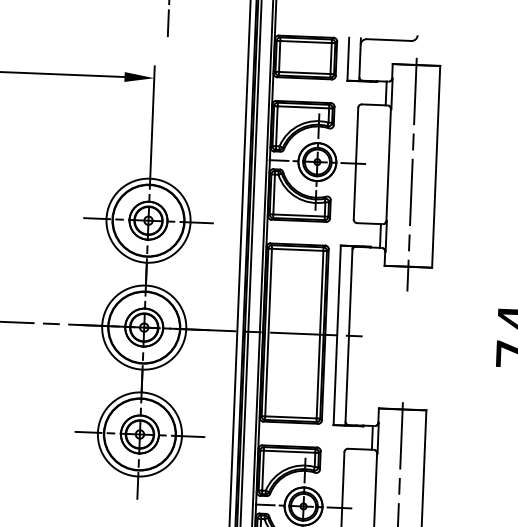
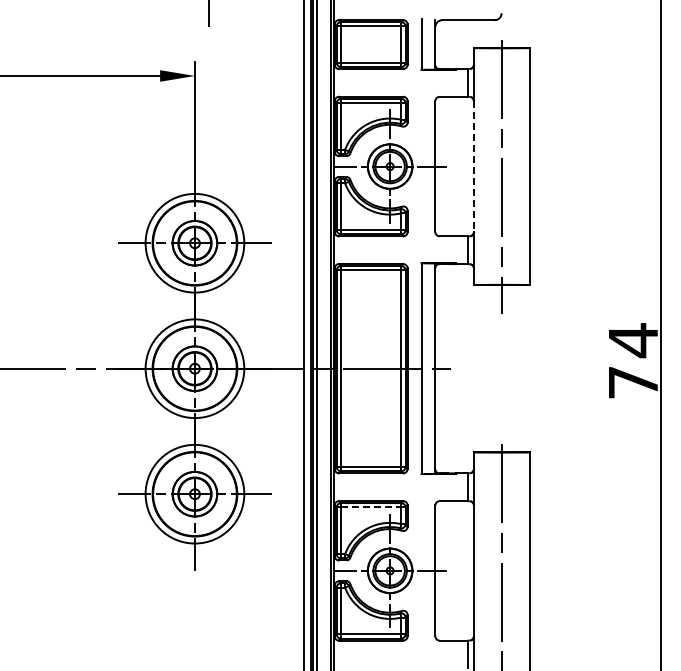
line: (388, 164) -> (473, 166), solid -> dashed
line: (289, 451) -> (371, 507), solid -> dashed

